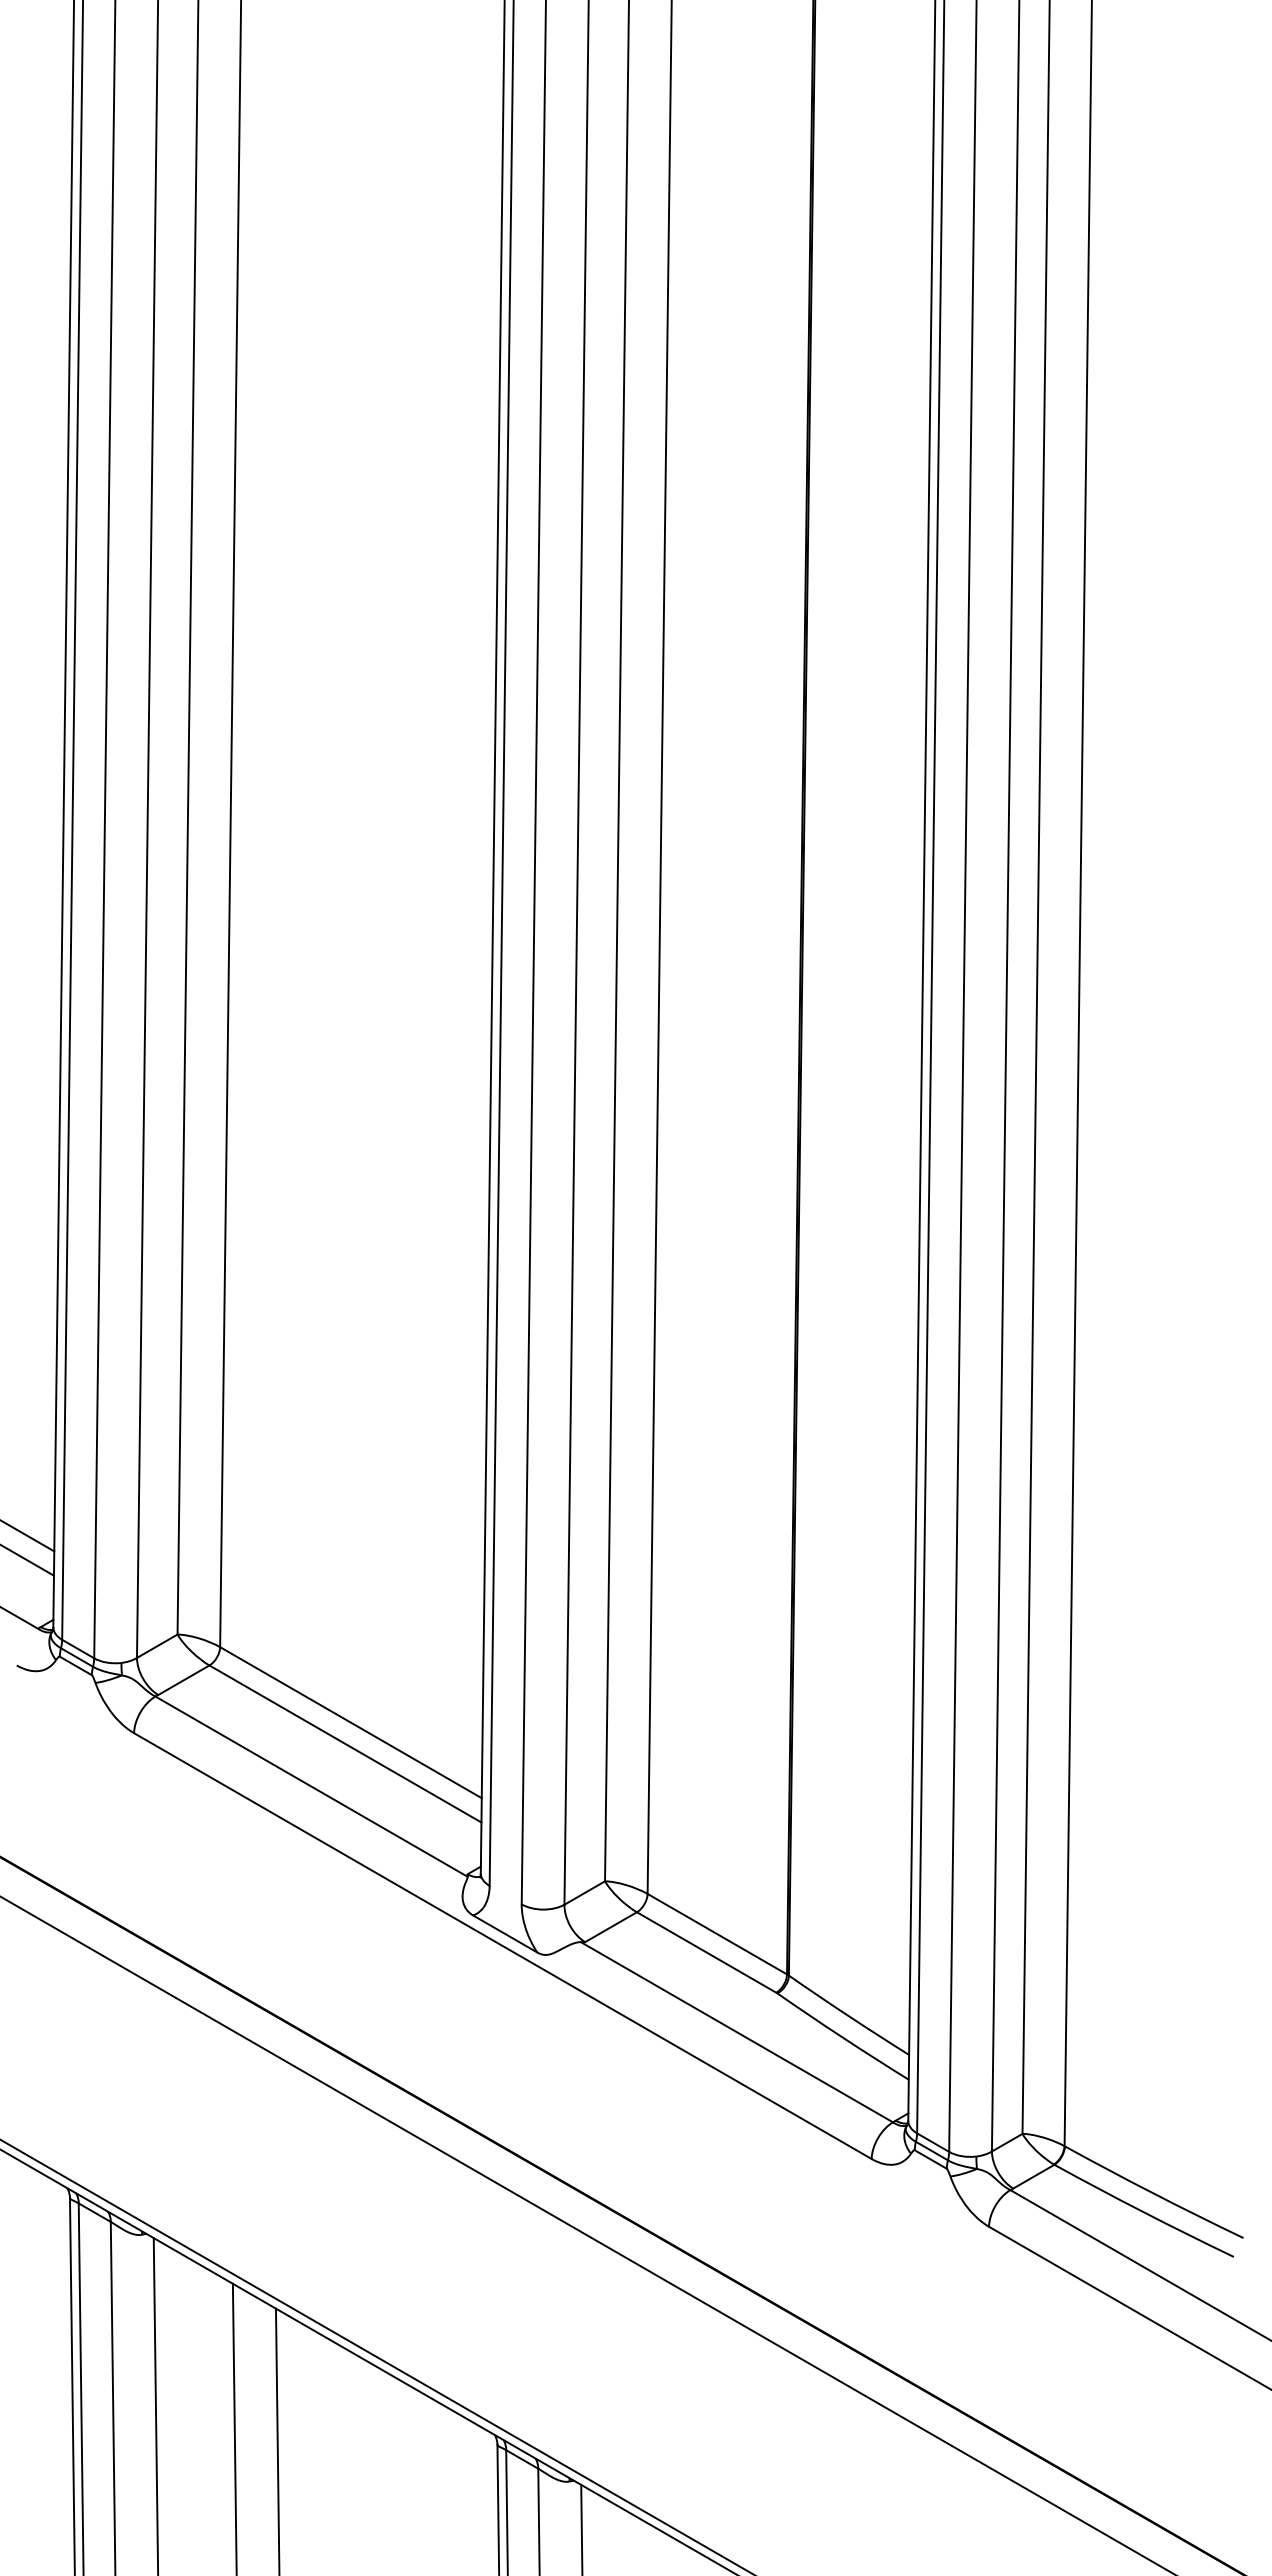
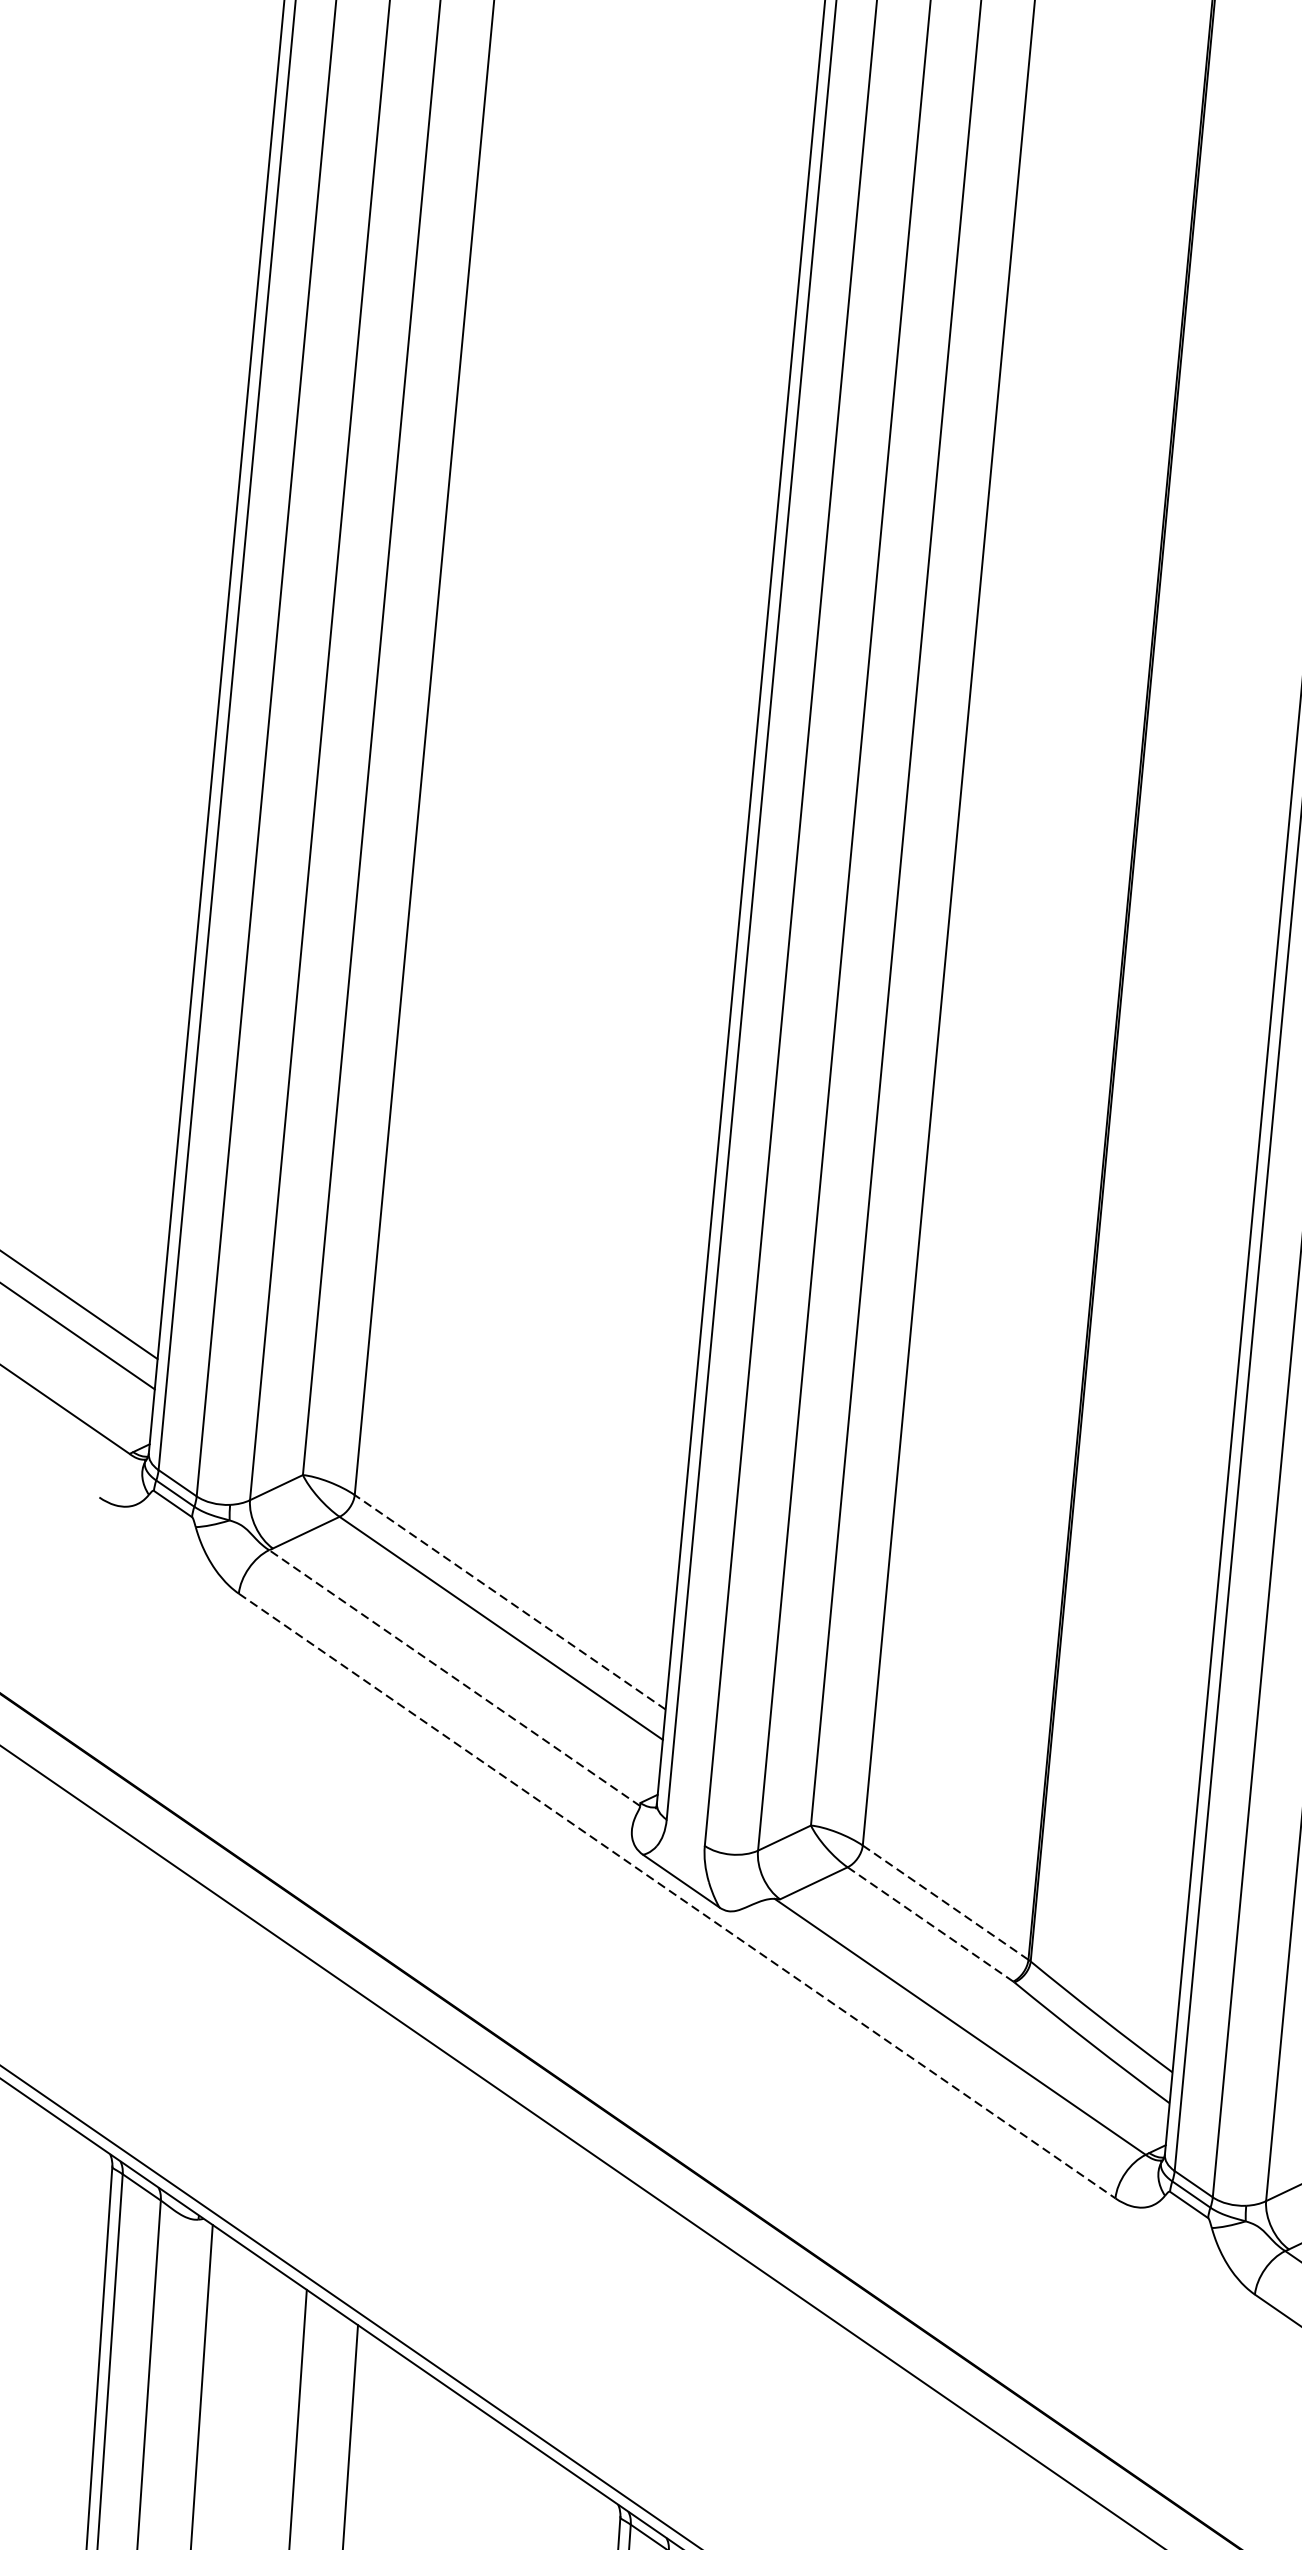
line: (350, 1722) -> (509, 1602), solid -> dashed
line: (311, 1786) -> (454, 1677), solid -> dashed
line: (716, 1933) -> (944, 1901), solid -> dashed
line: (502, 1946) -> (676, 1896), solid -> dashed
line: (707, 1952) -> (931, 1924), solid -> dashed

